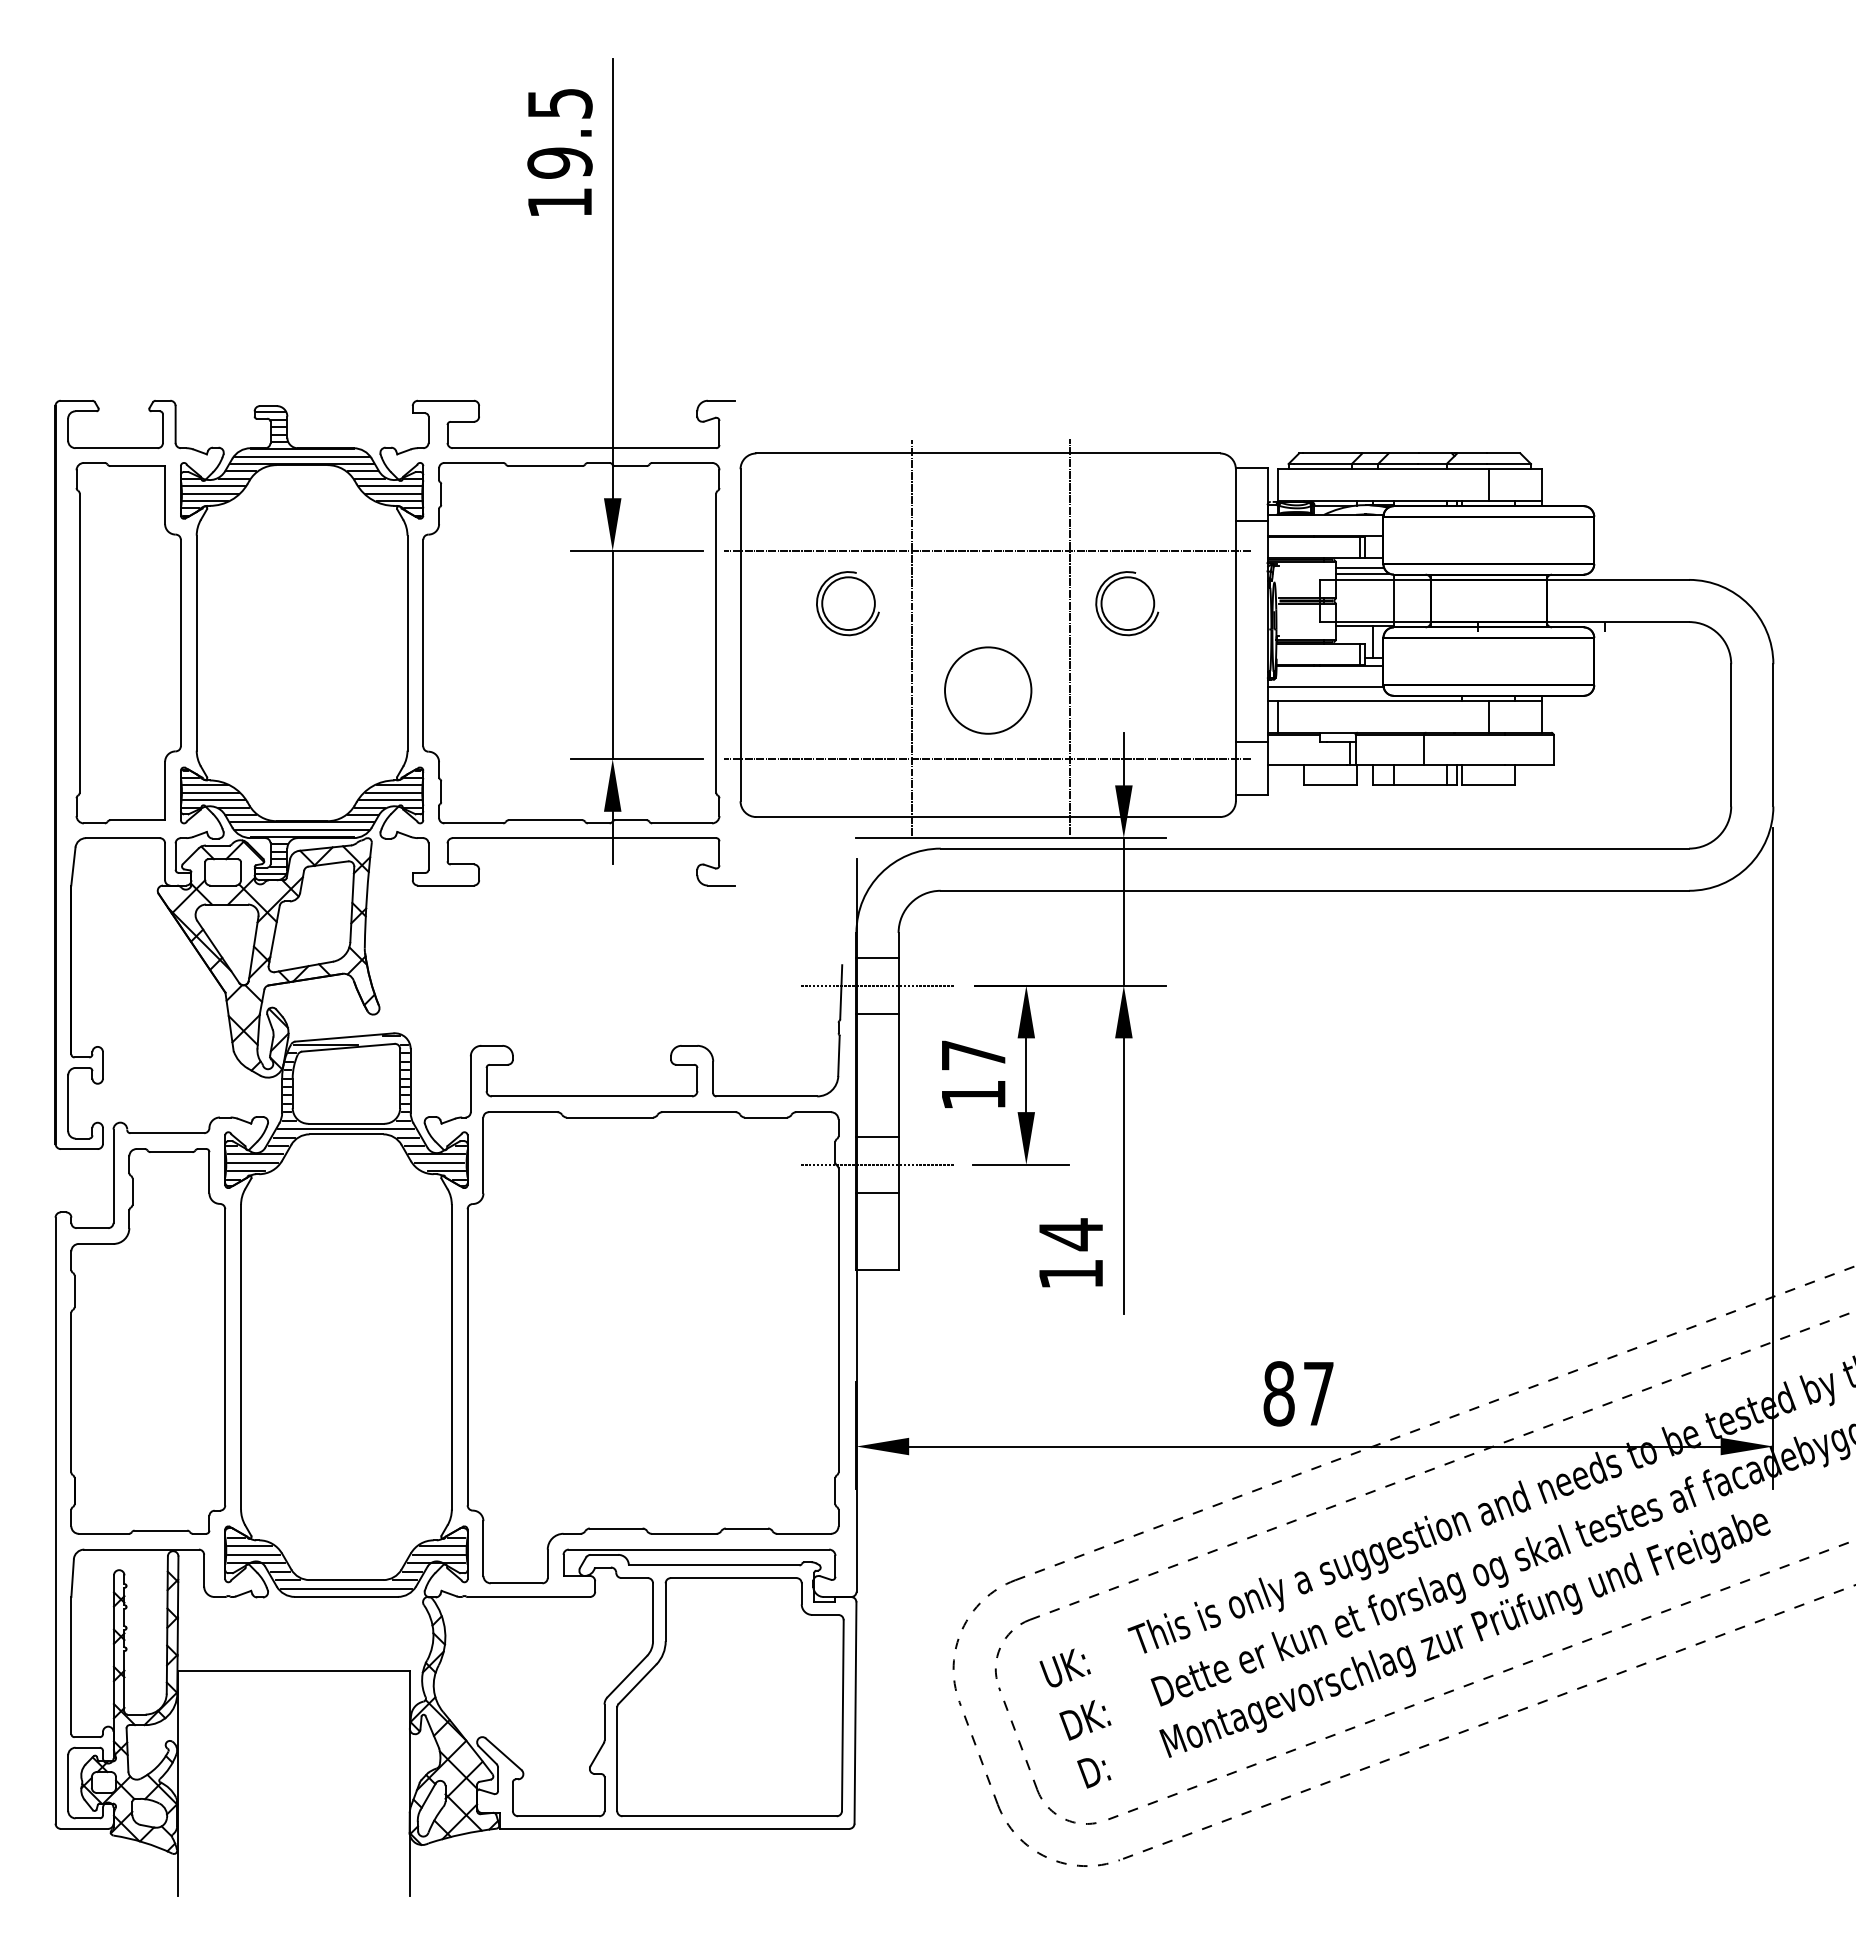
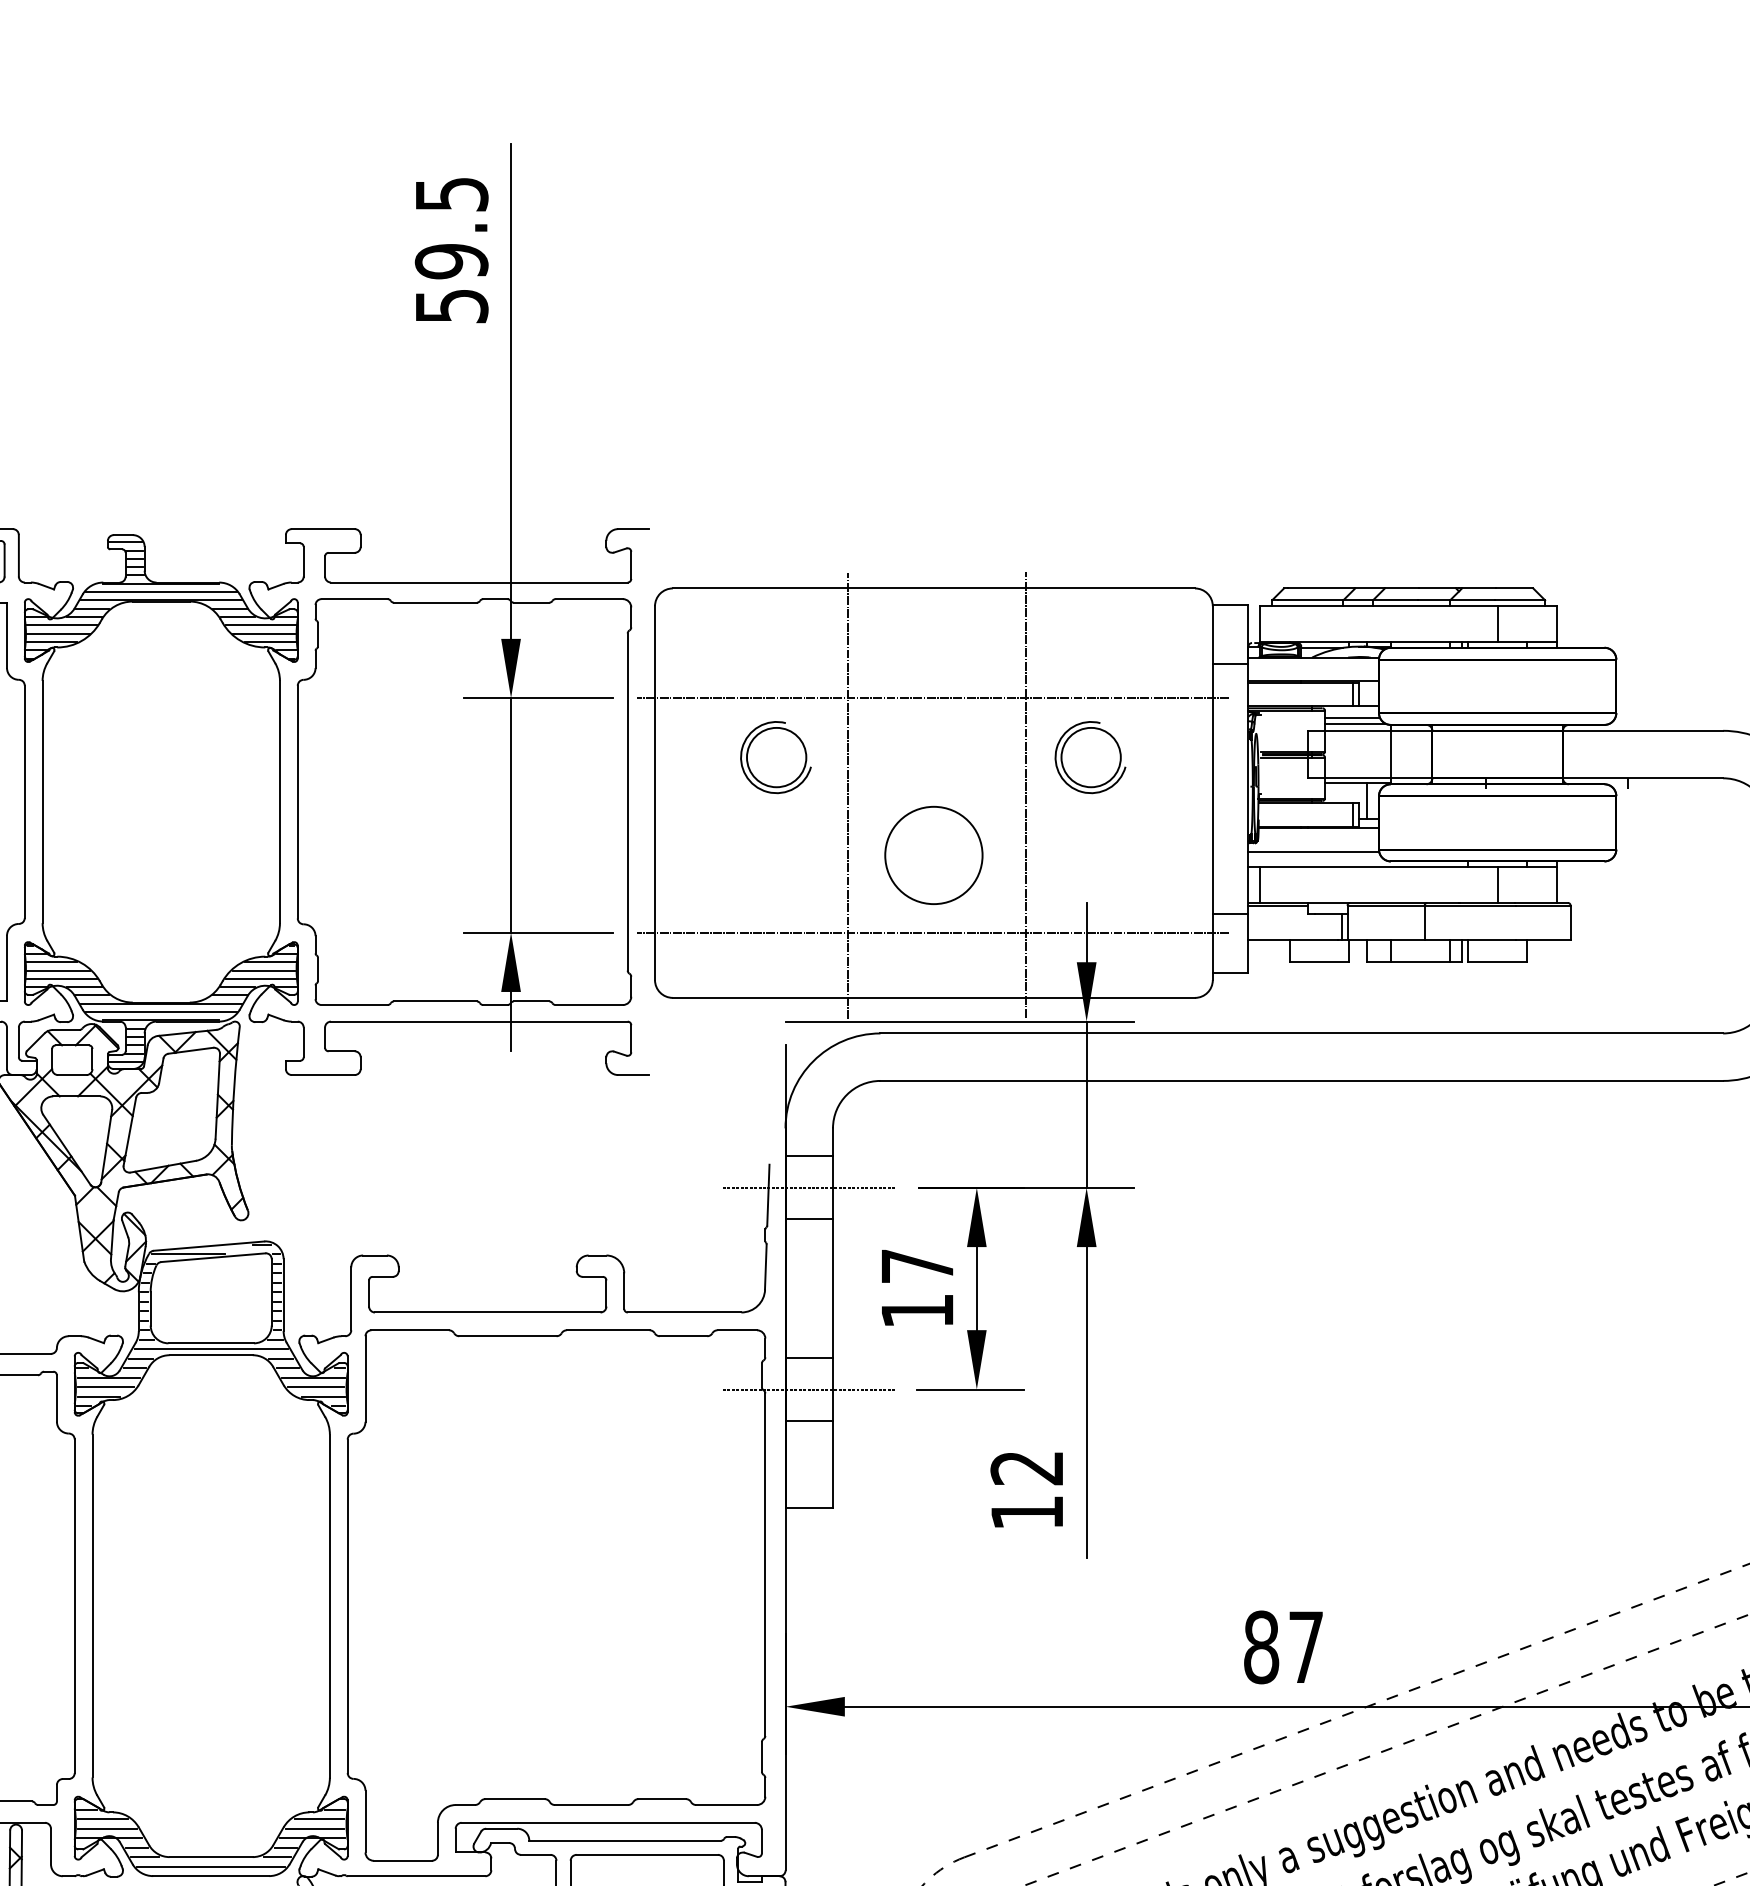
text: (560, 202) -> (452, 305), 19.5 -> 59.5
text: (1070, 1234) -> (1026, 1467), 14 -> 12

